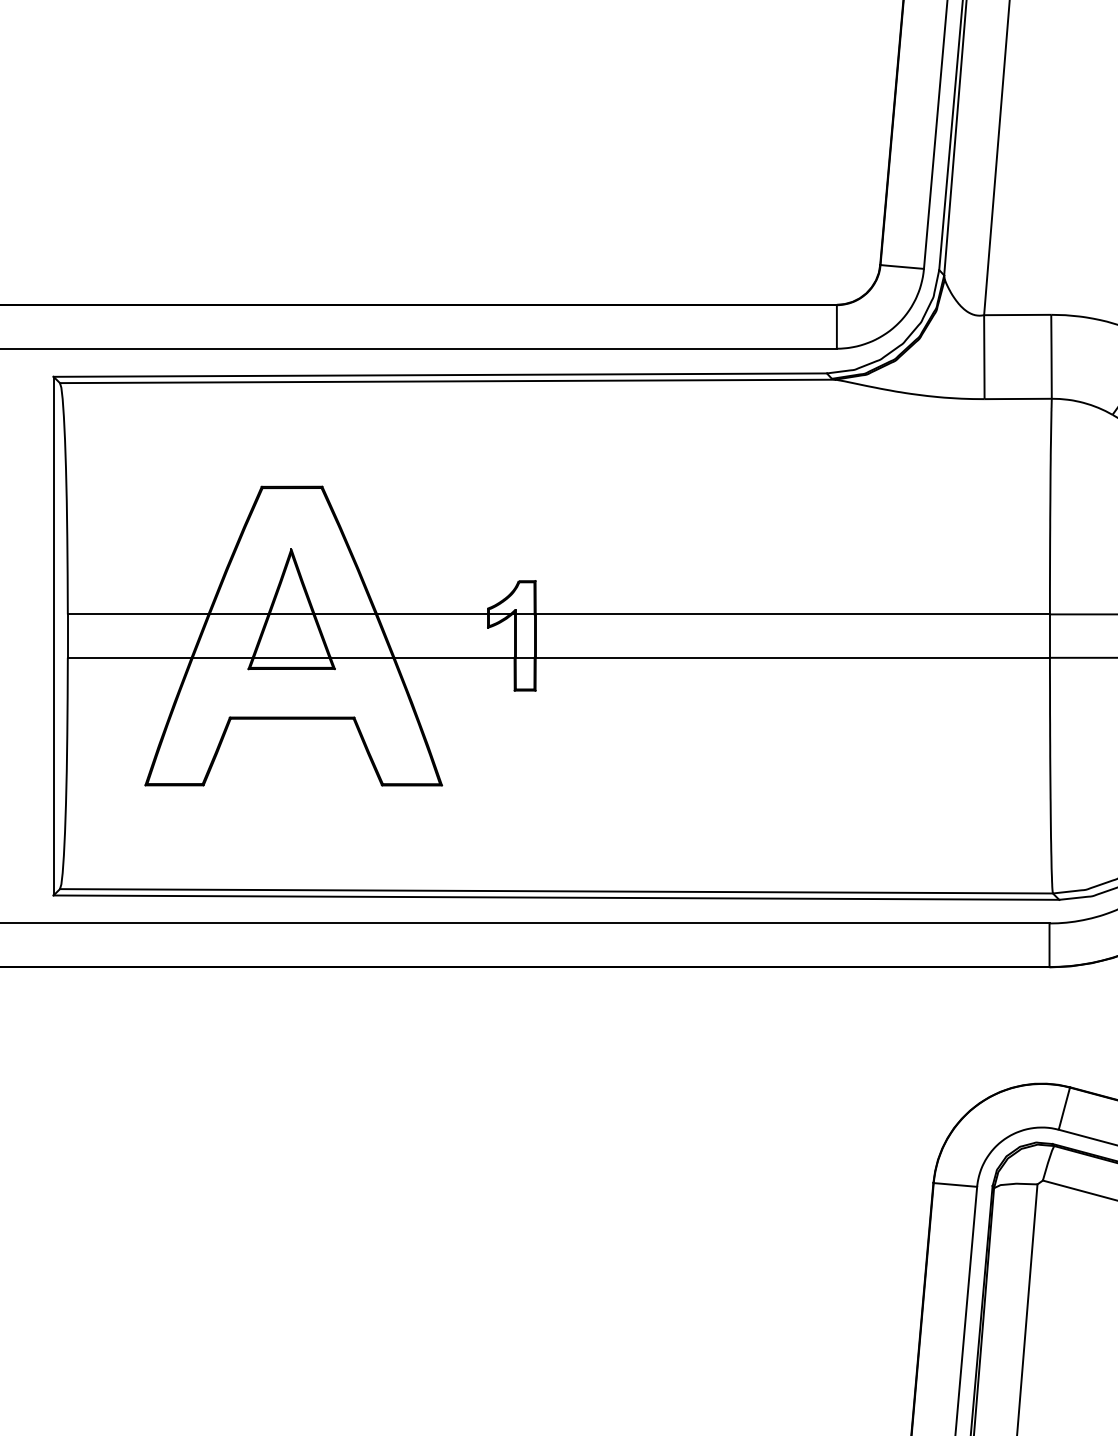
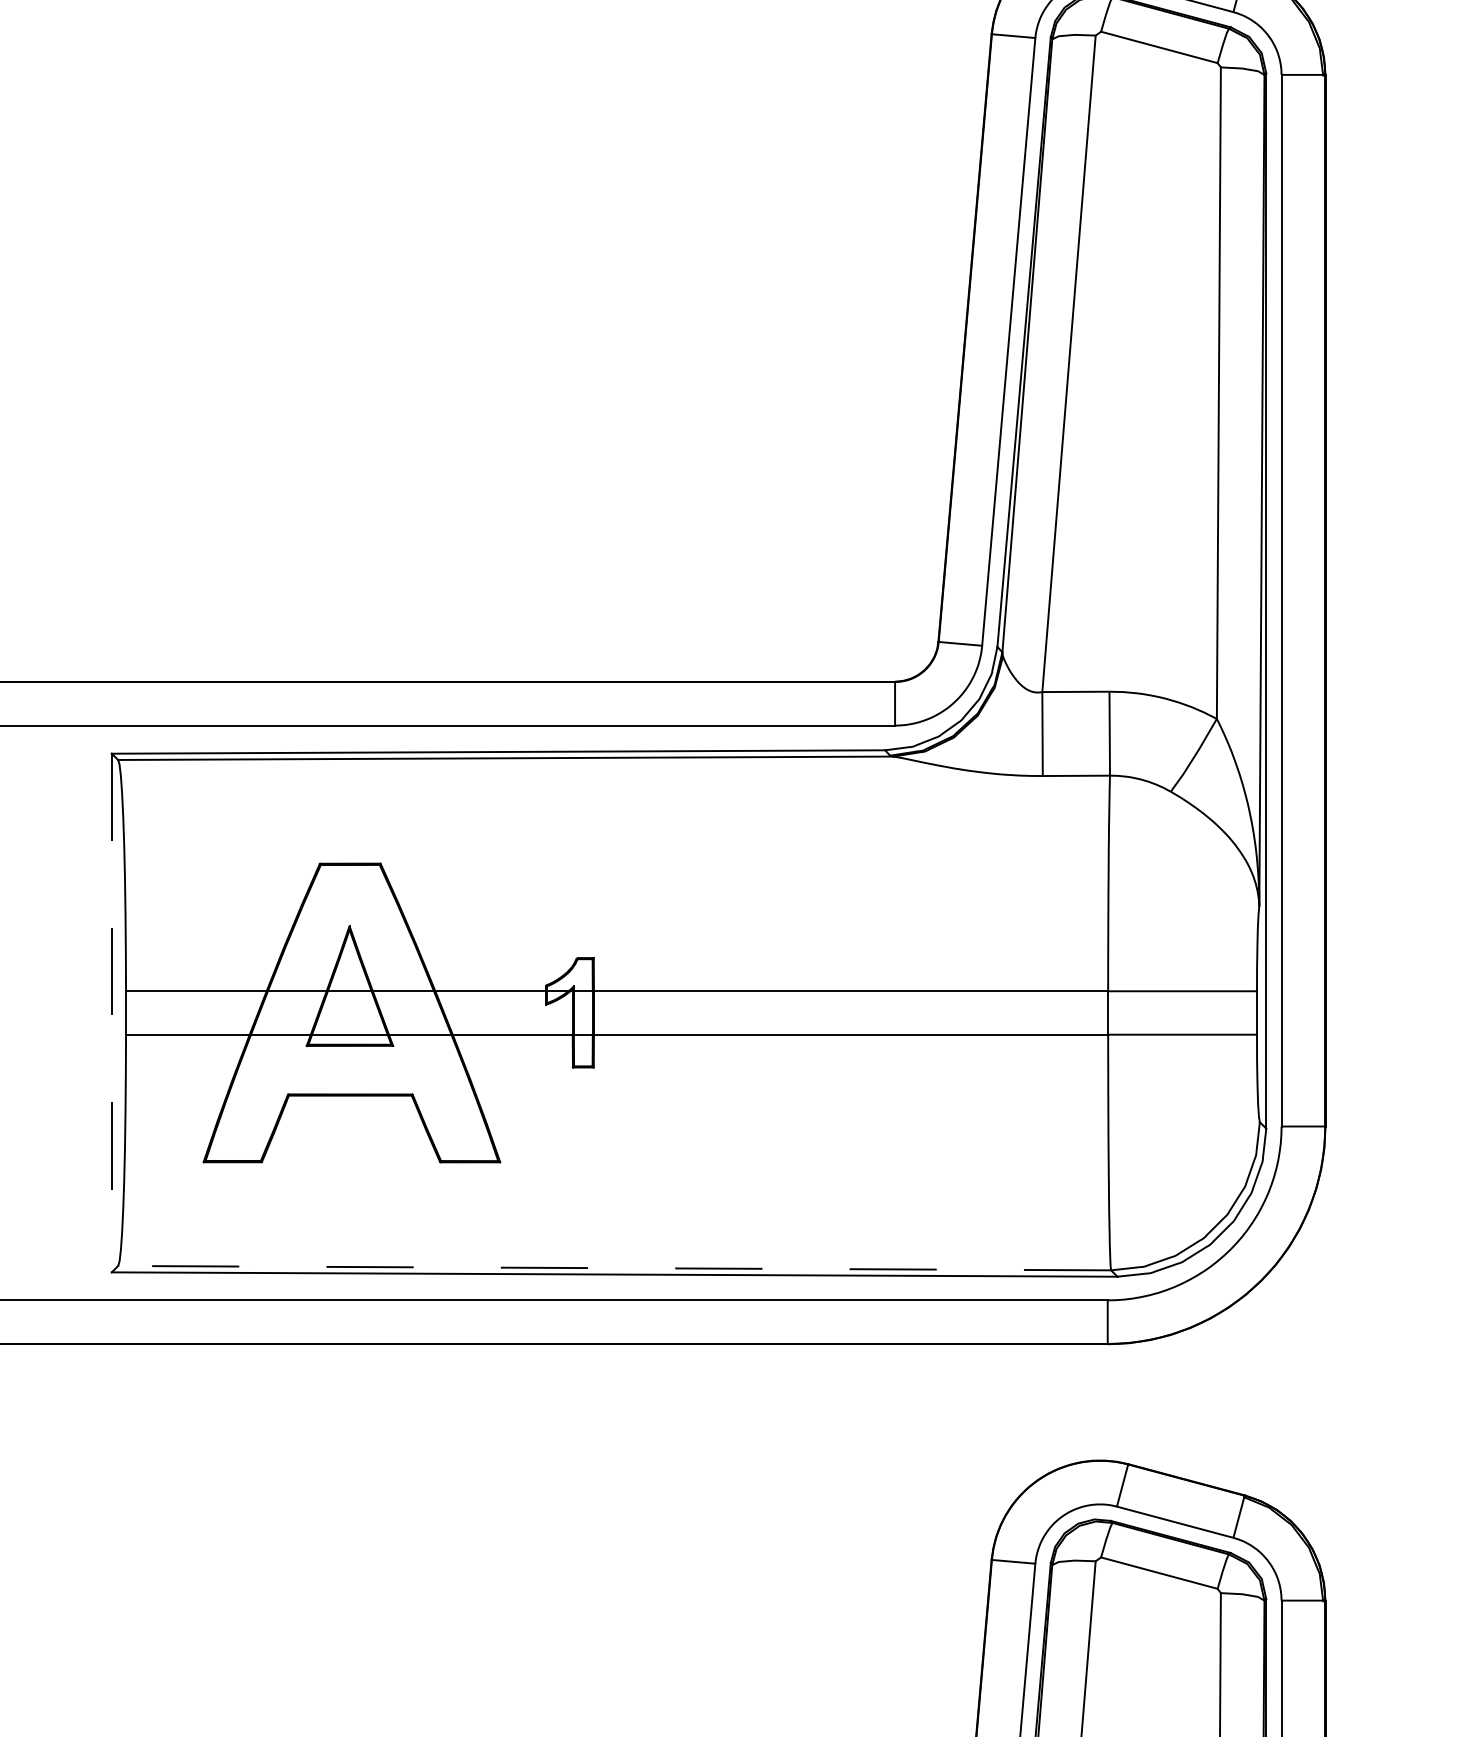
line: (53, 636) -> (111, 1013), solid -> dashed
line: (556, 891) -> (614, 1268), solid -> dashed

